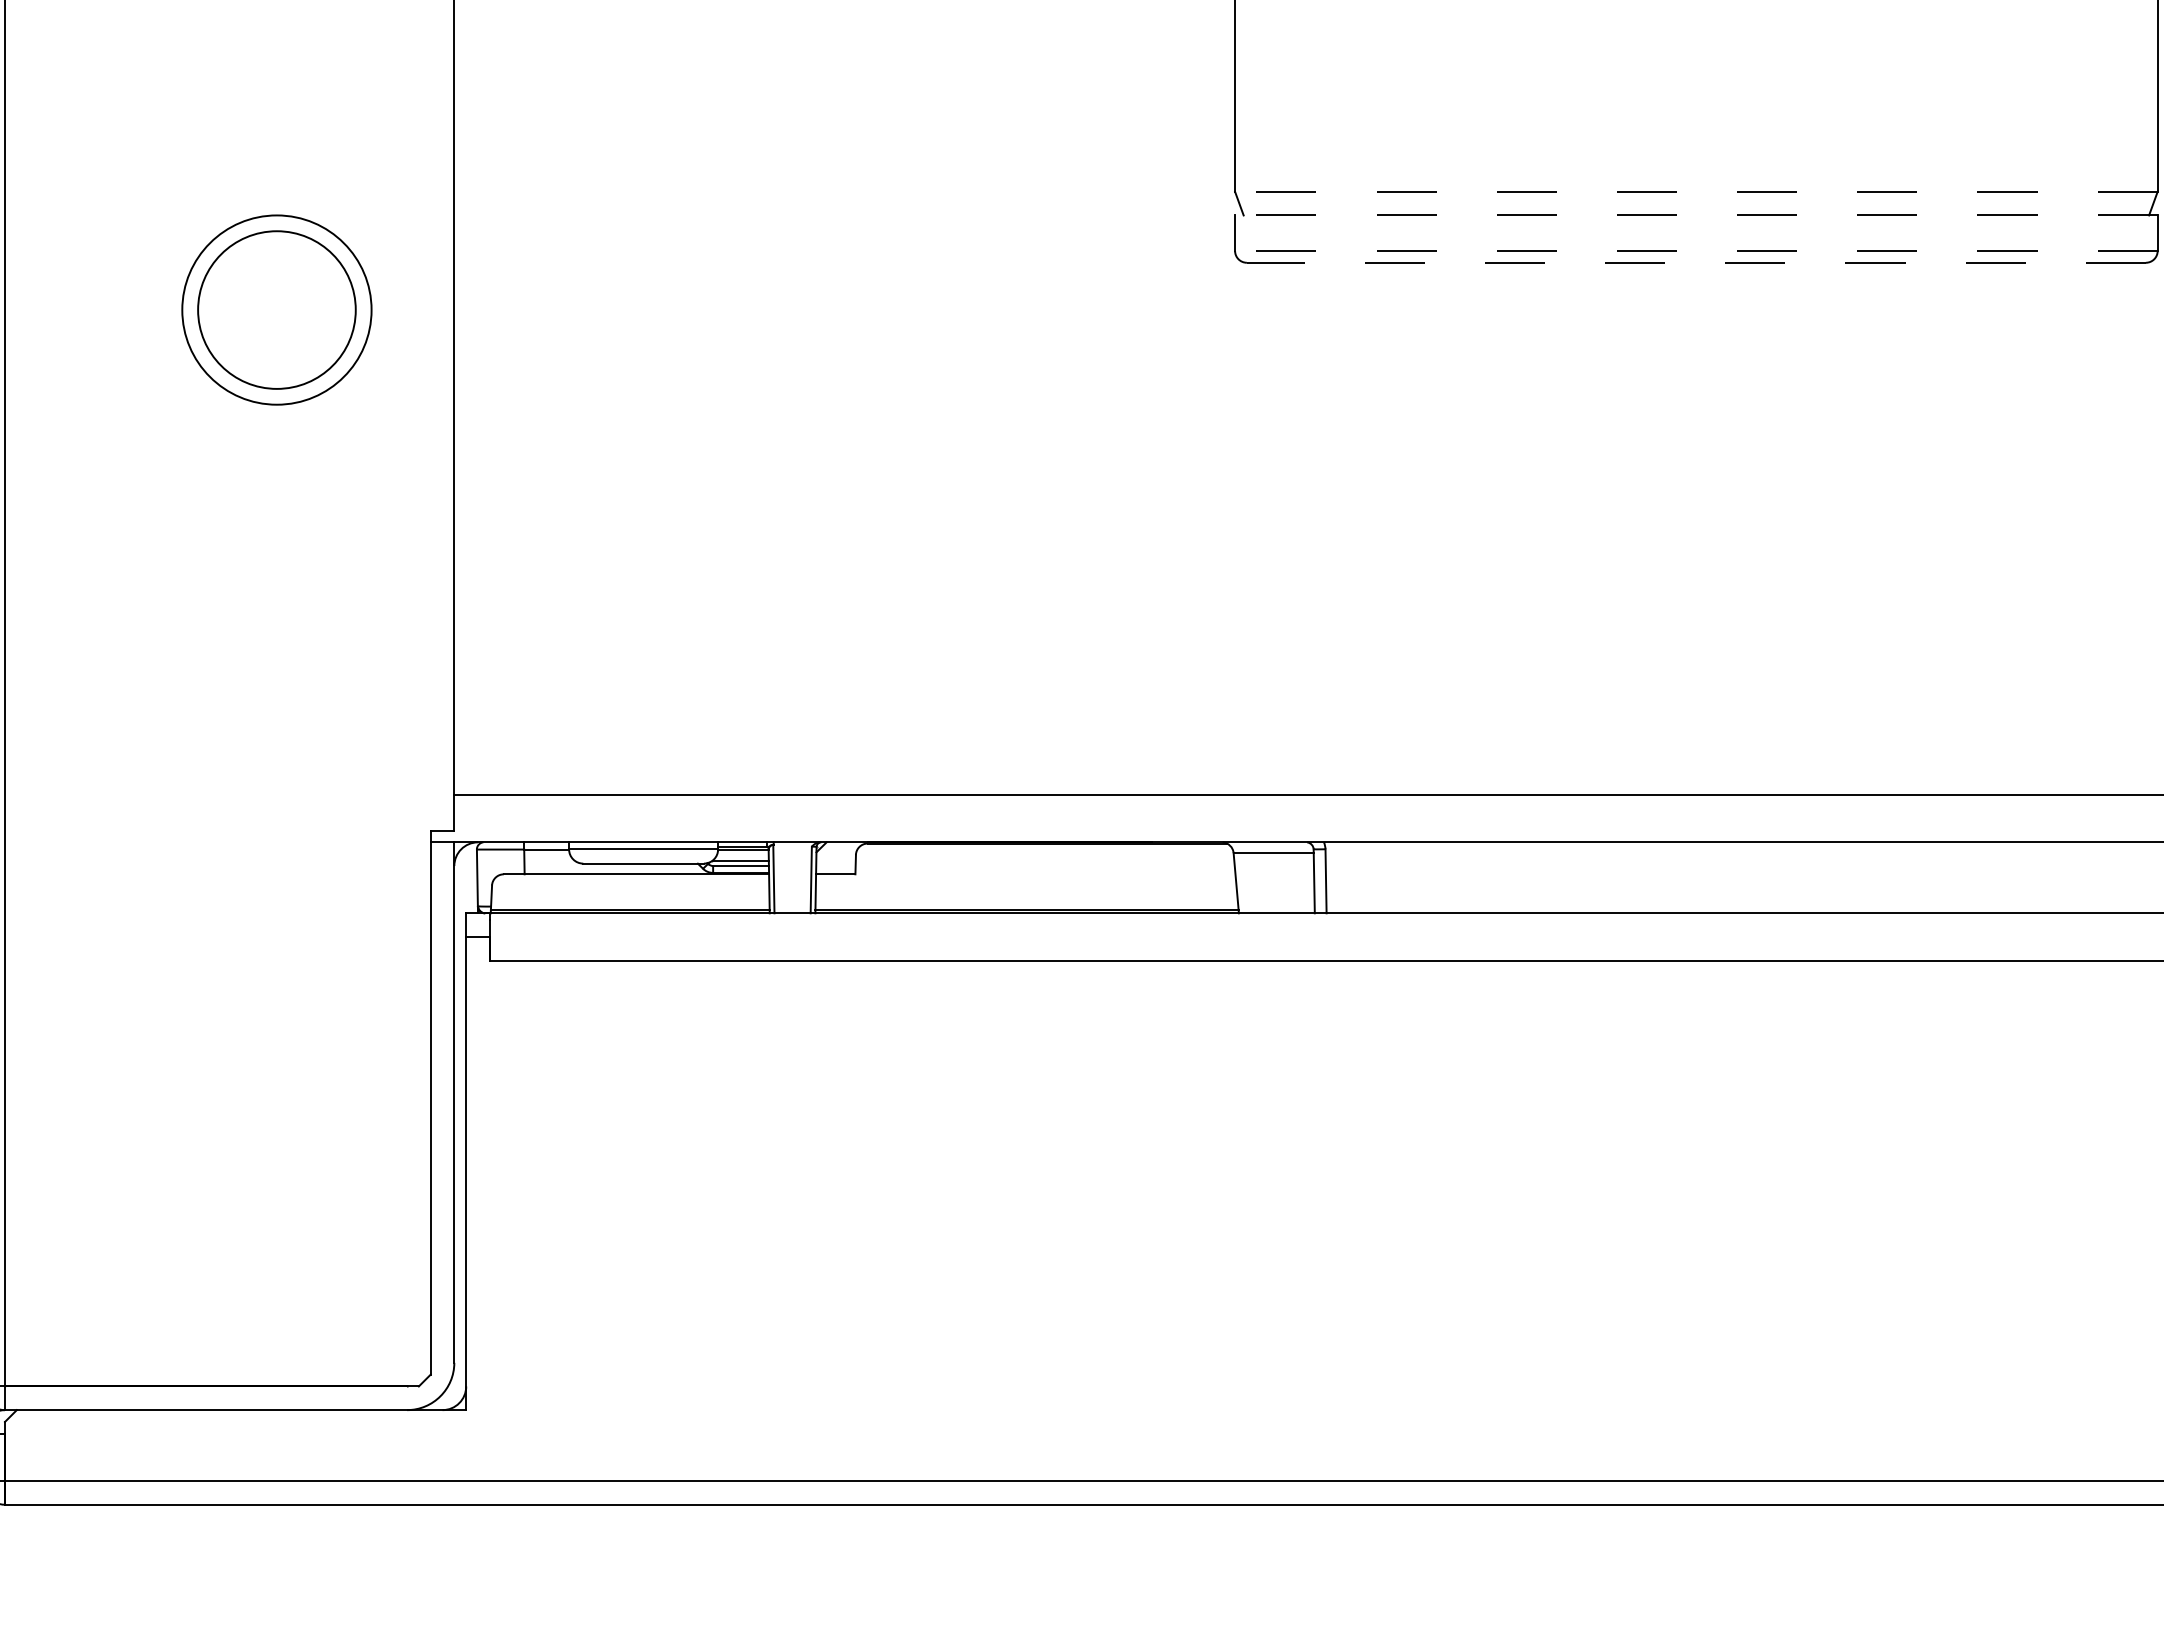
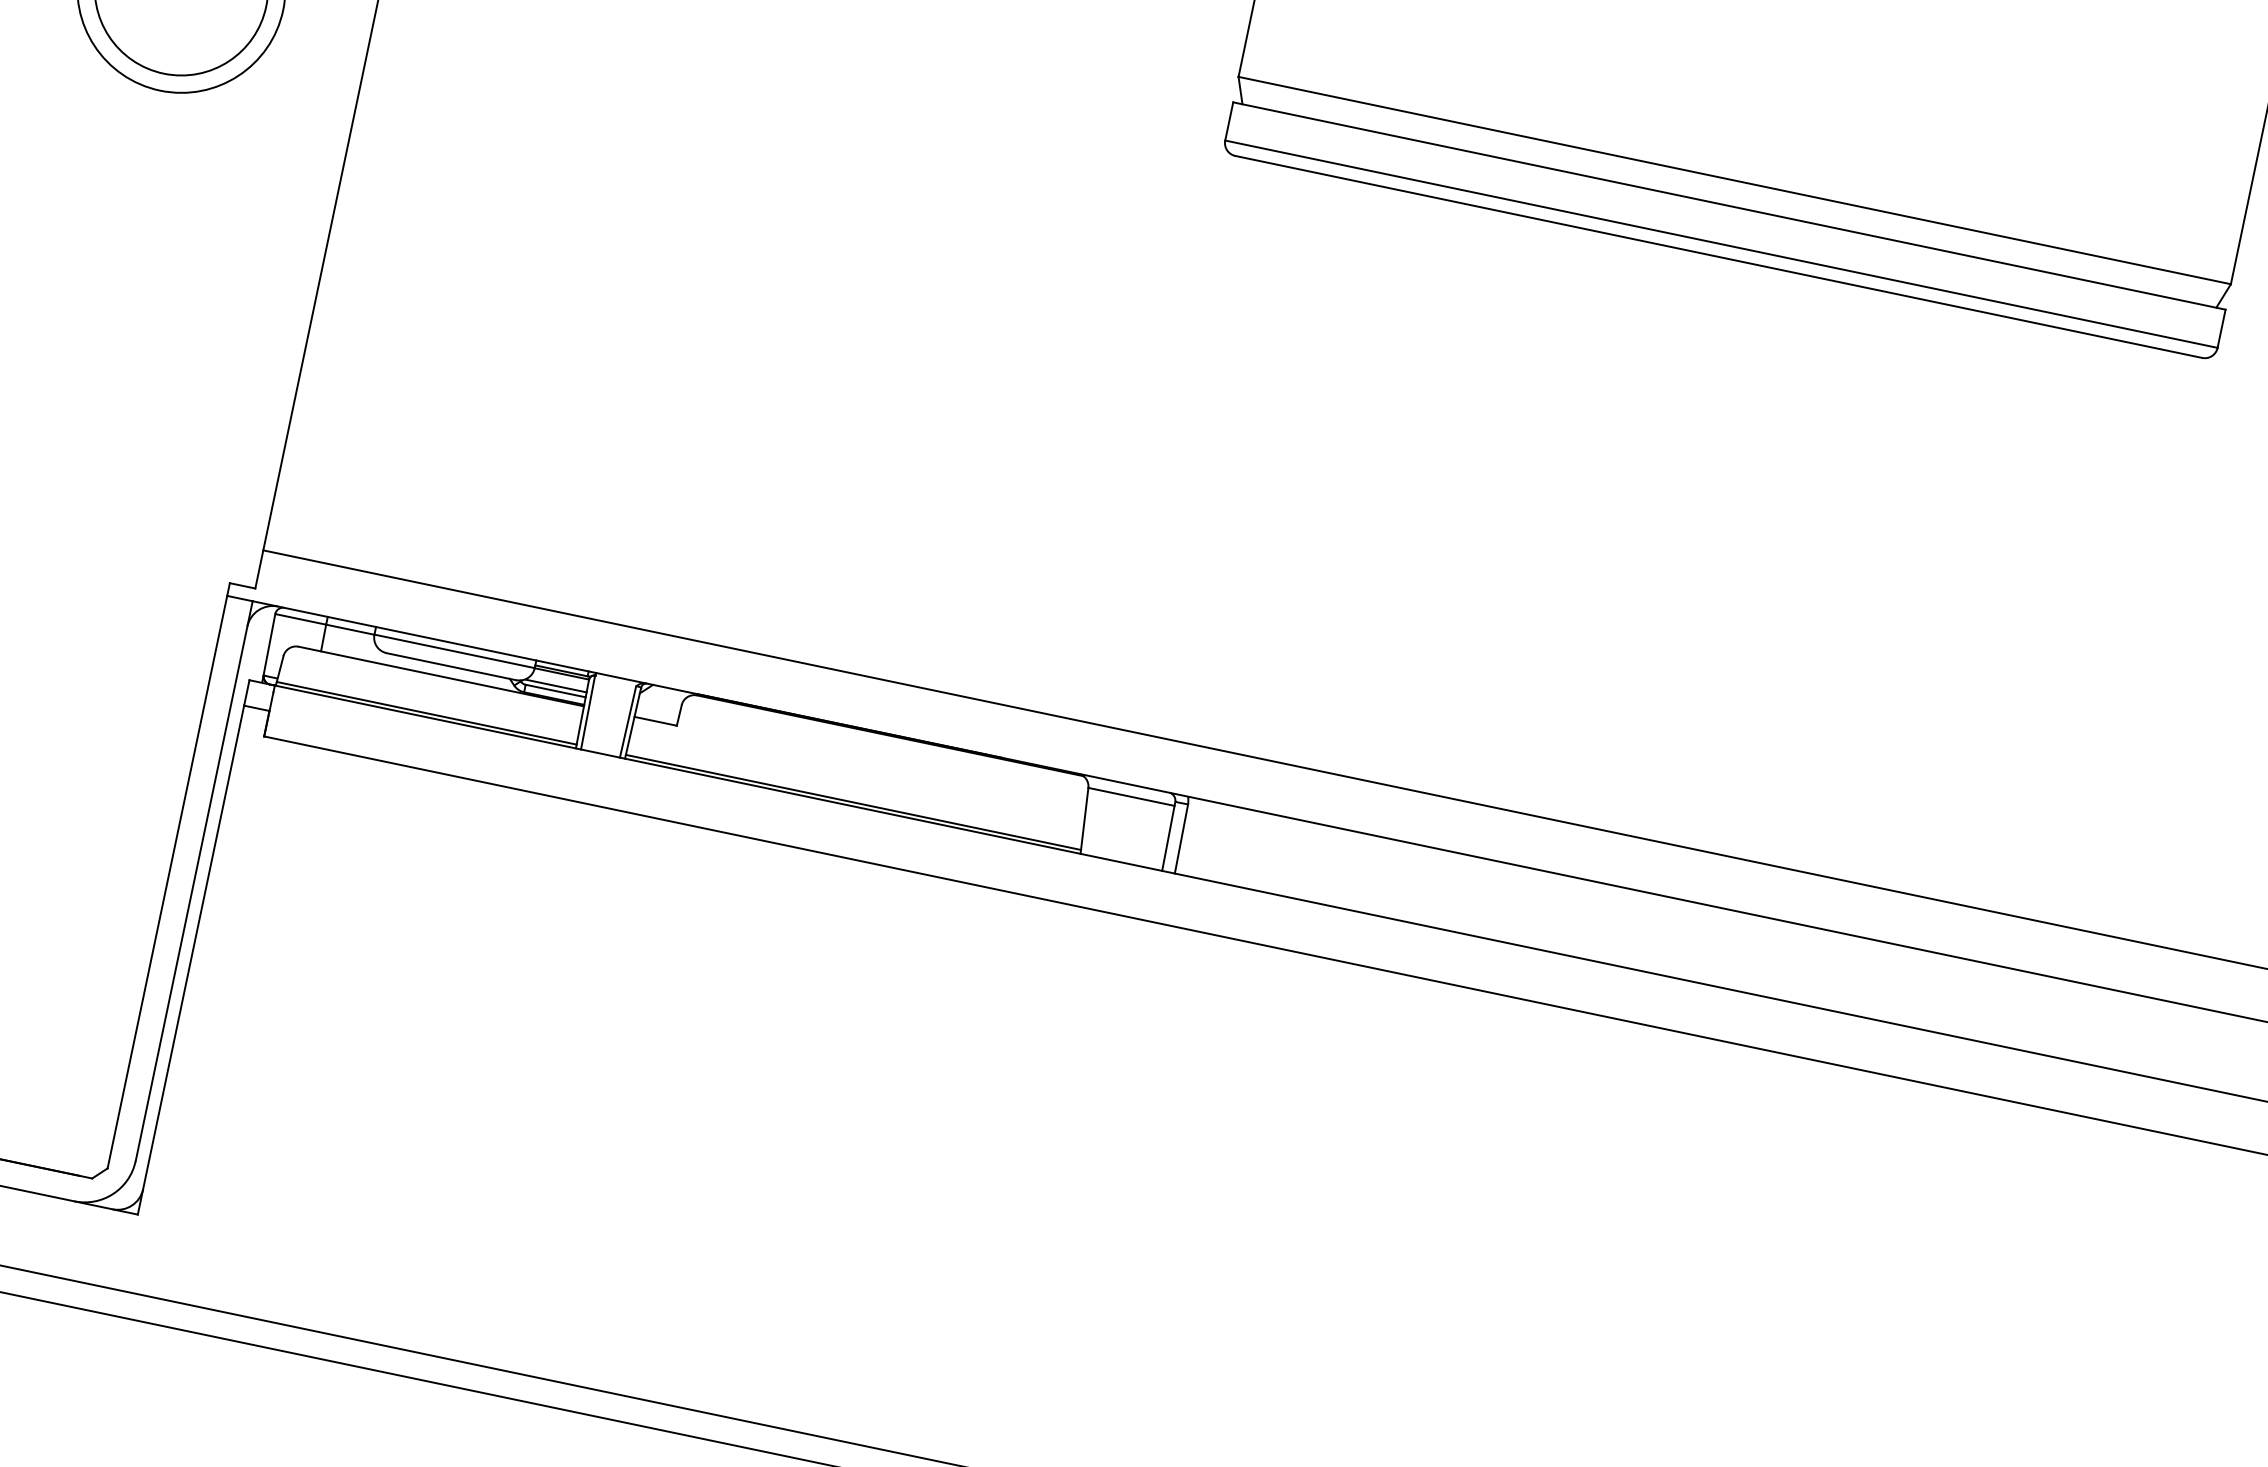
line: (1695, 191) -> (1733, 180), dashed -> solid
line: (1695, 215) -> (1728, 205), dashed -> solid
line: (1695, 250) -> (1720, 243), dashed -> solid
line: (1695, 262) -> (1717, 256), dashed -> solid

